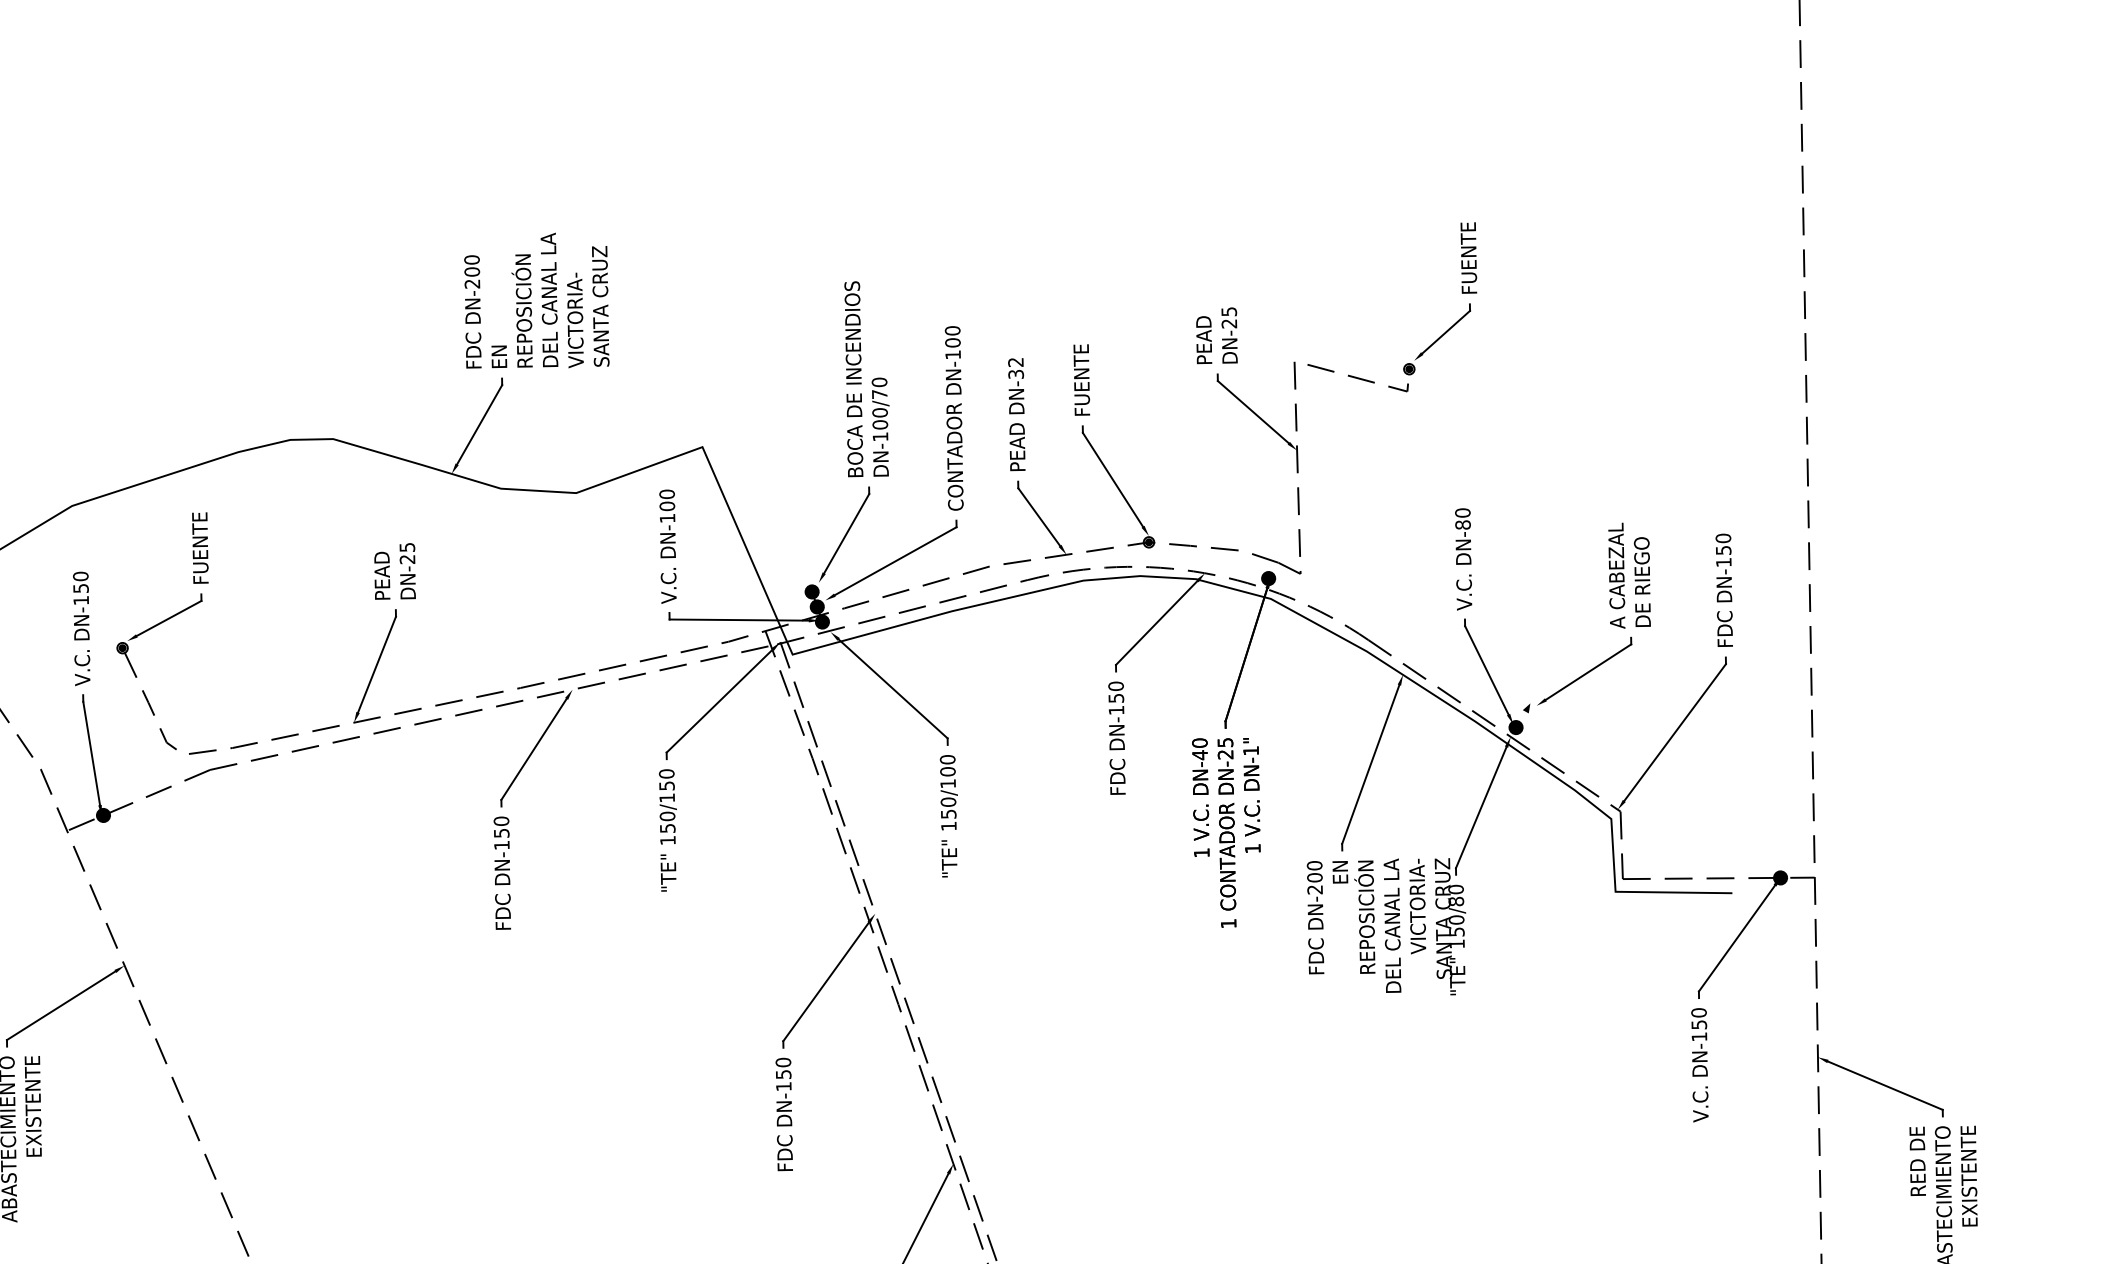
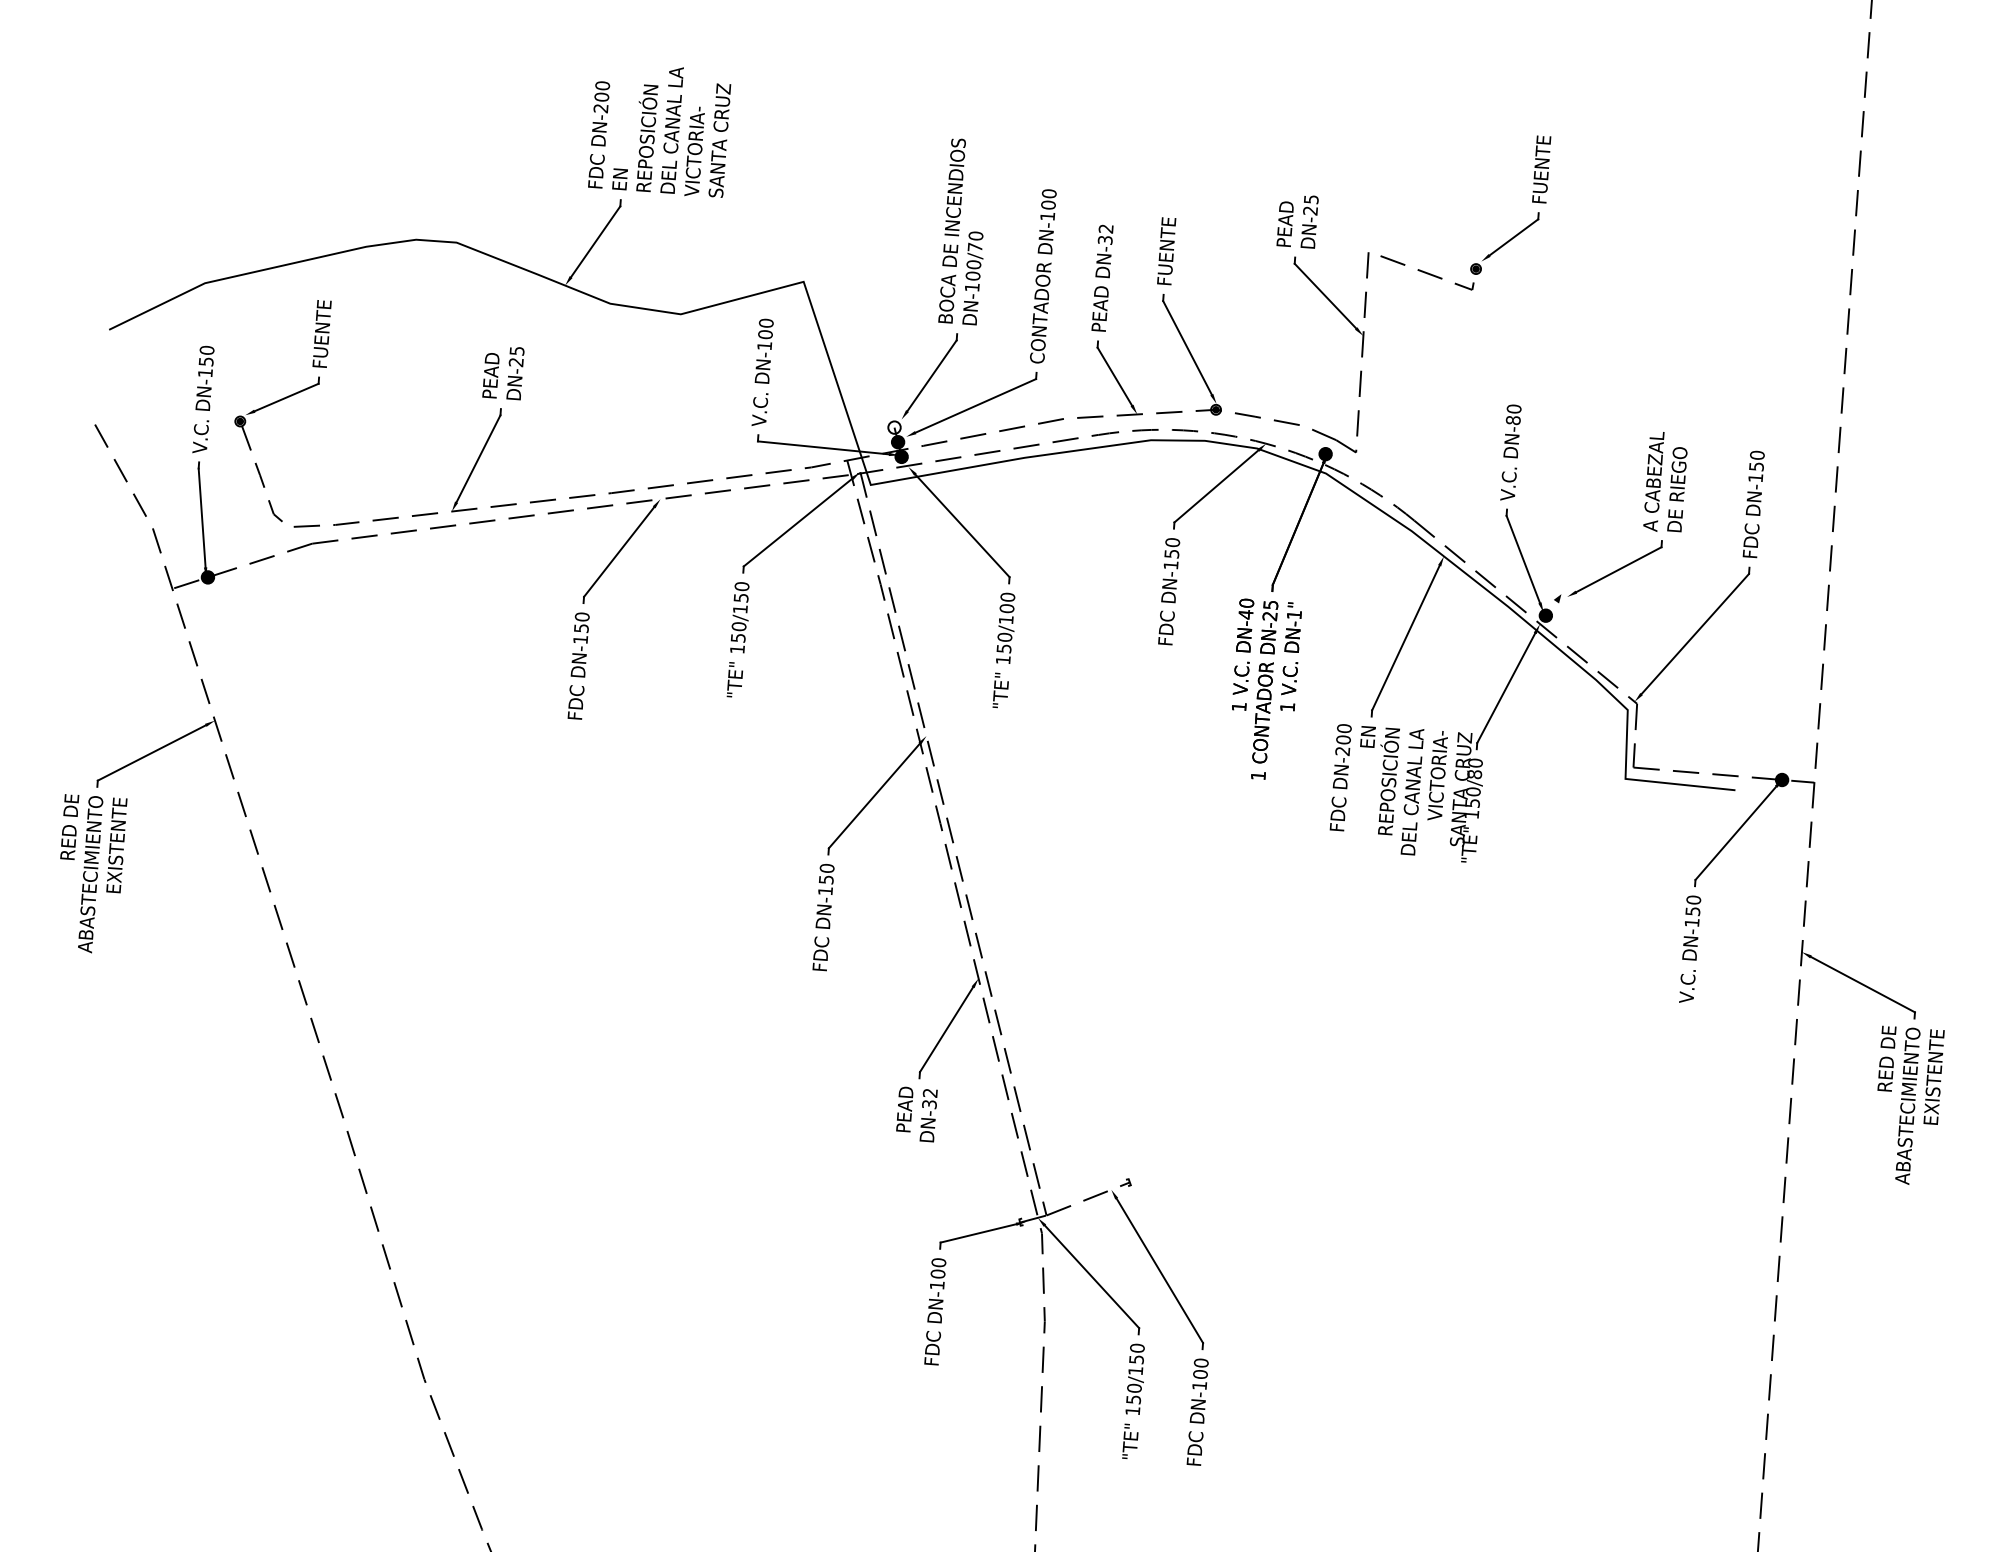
fill: (812, 591) -> (894, 427), removed

